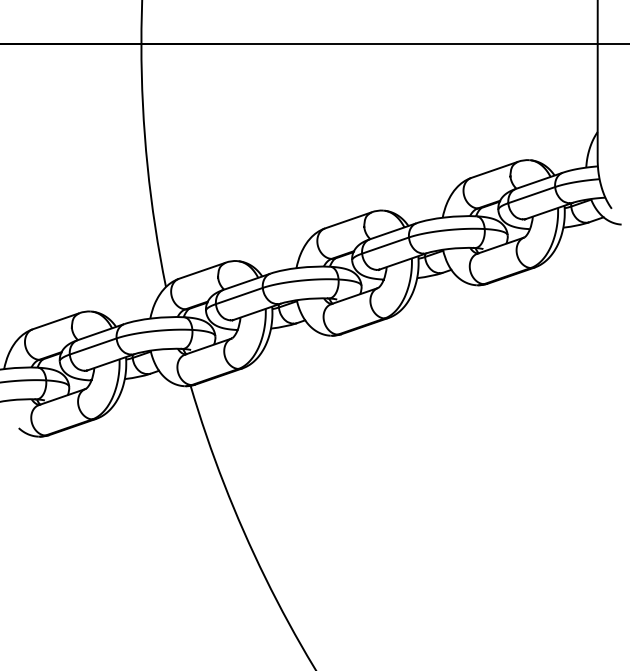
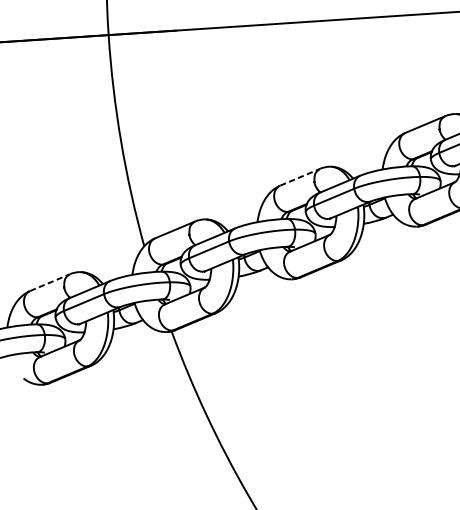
line: (348, 220) -> (300, 177), solid -> dashed
line: (56, 321) -> (50, 282), solid -> dashed

